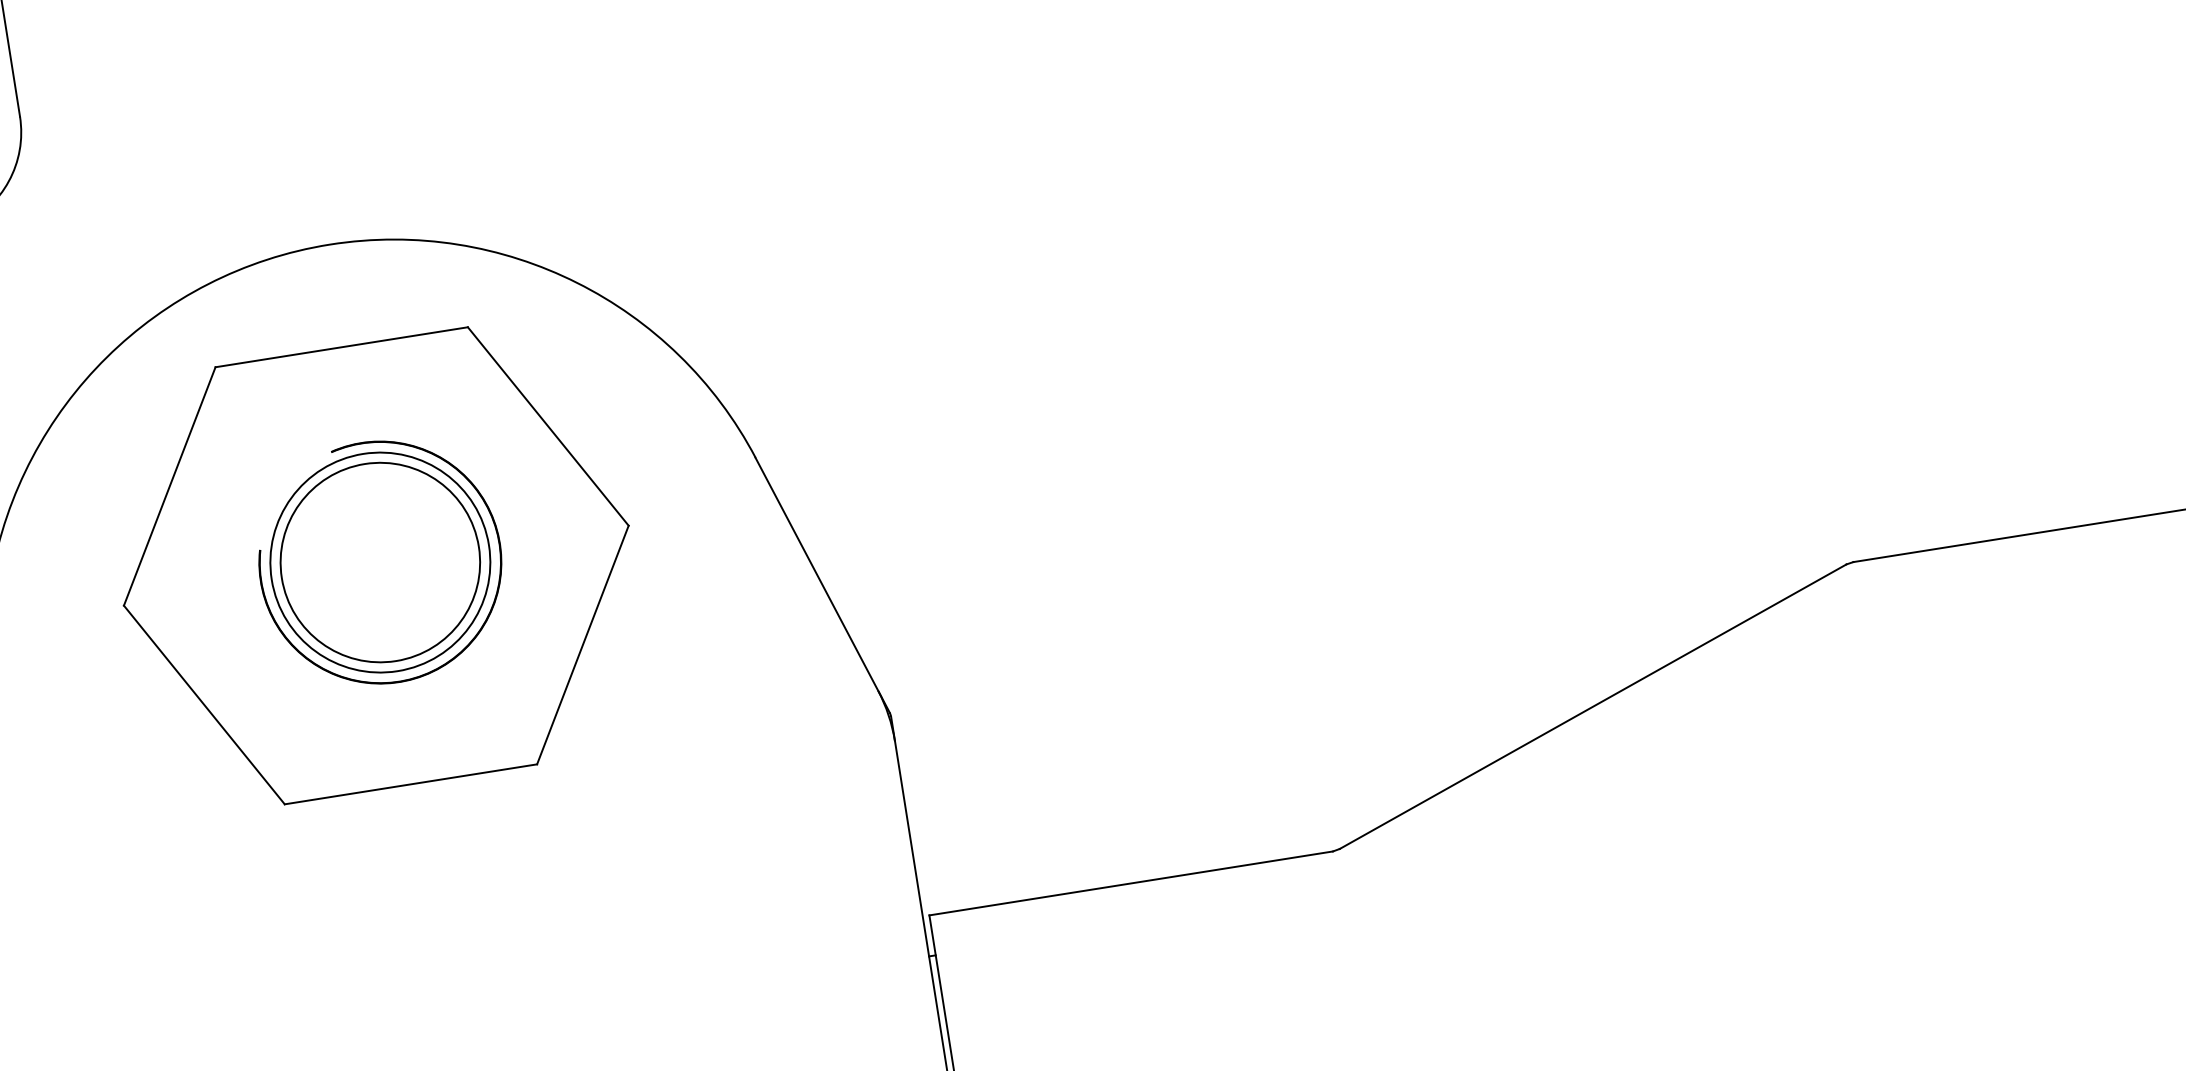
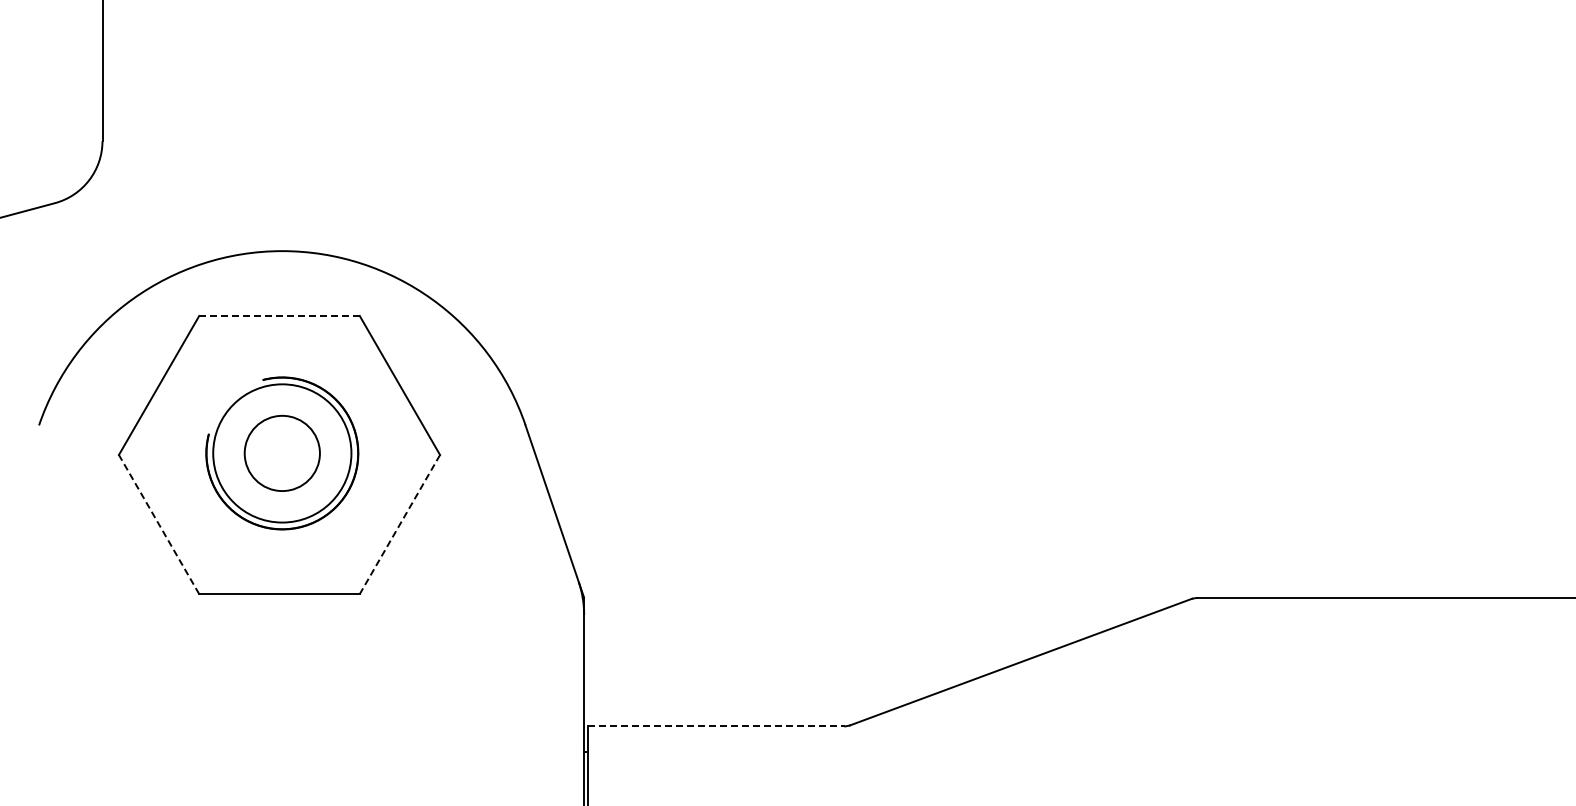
line: (343, 347) -> (280, 316), solid -> dashed
circle: (380, 562) -> (282, 453), size x0.6
line: (582, 645) -> (399, 524), solid -> dashed
line: (203, 705) -> (158, 524), solid -> dashed
line: (1132, 883) -> (717, 726), solid -> dashed

